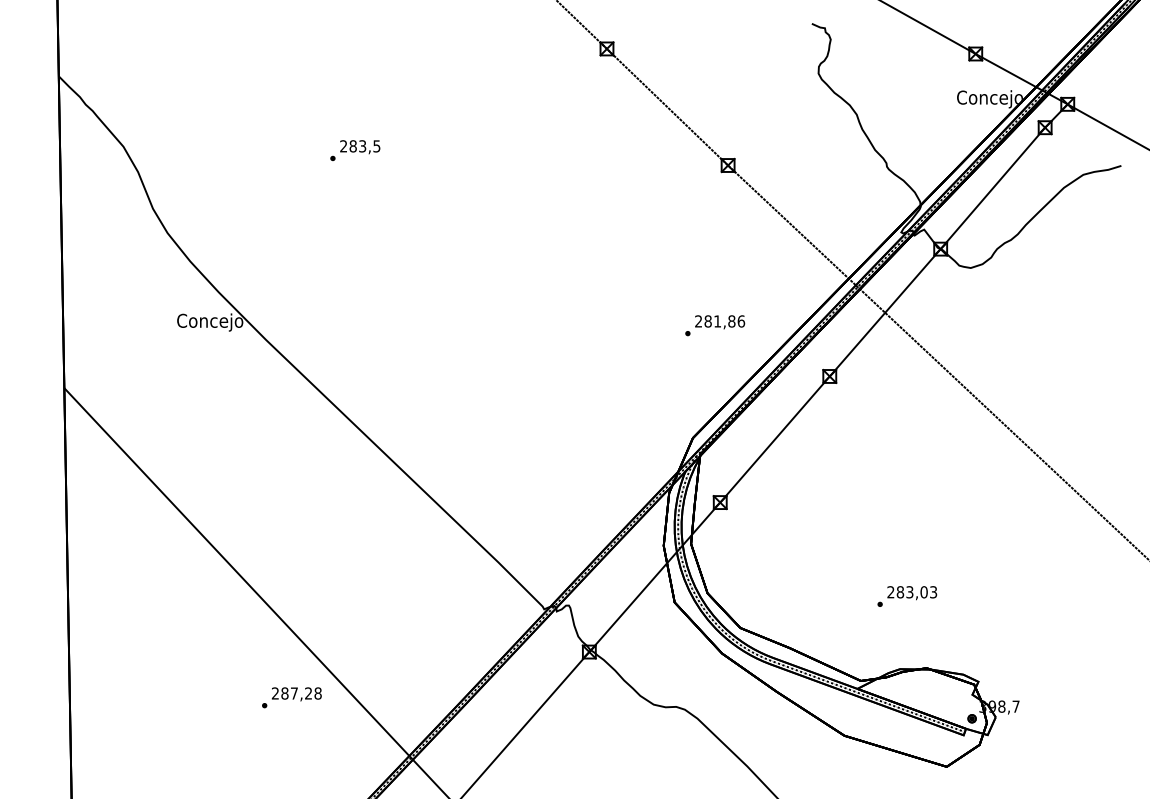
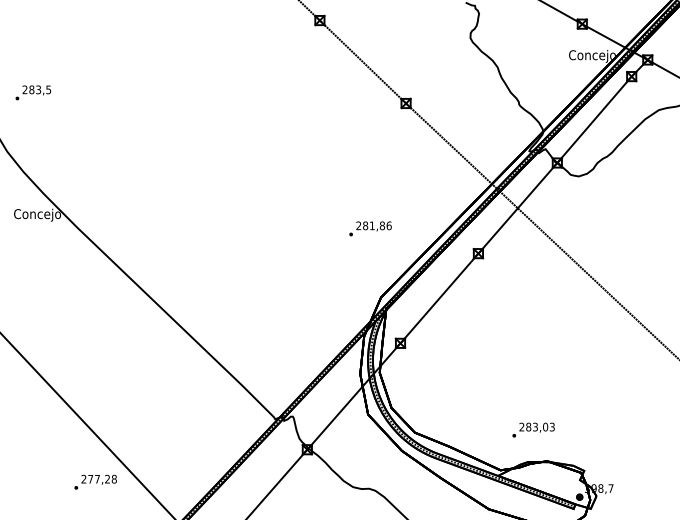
text: (355, 150) -> (33, 92), moved
text: (715, 325) -> (370, 228), moved
text: (907, 596) -> (533, 430), moved
text: (284, 693) -> (90, 479), 287,28 -> 277,28

